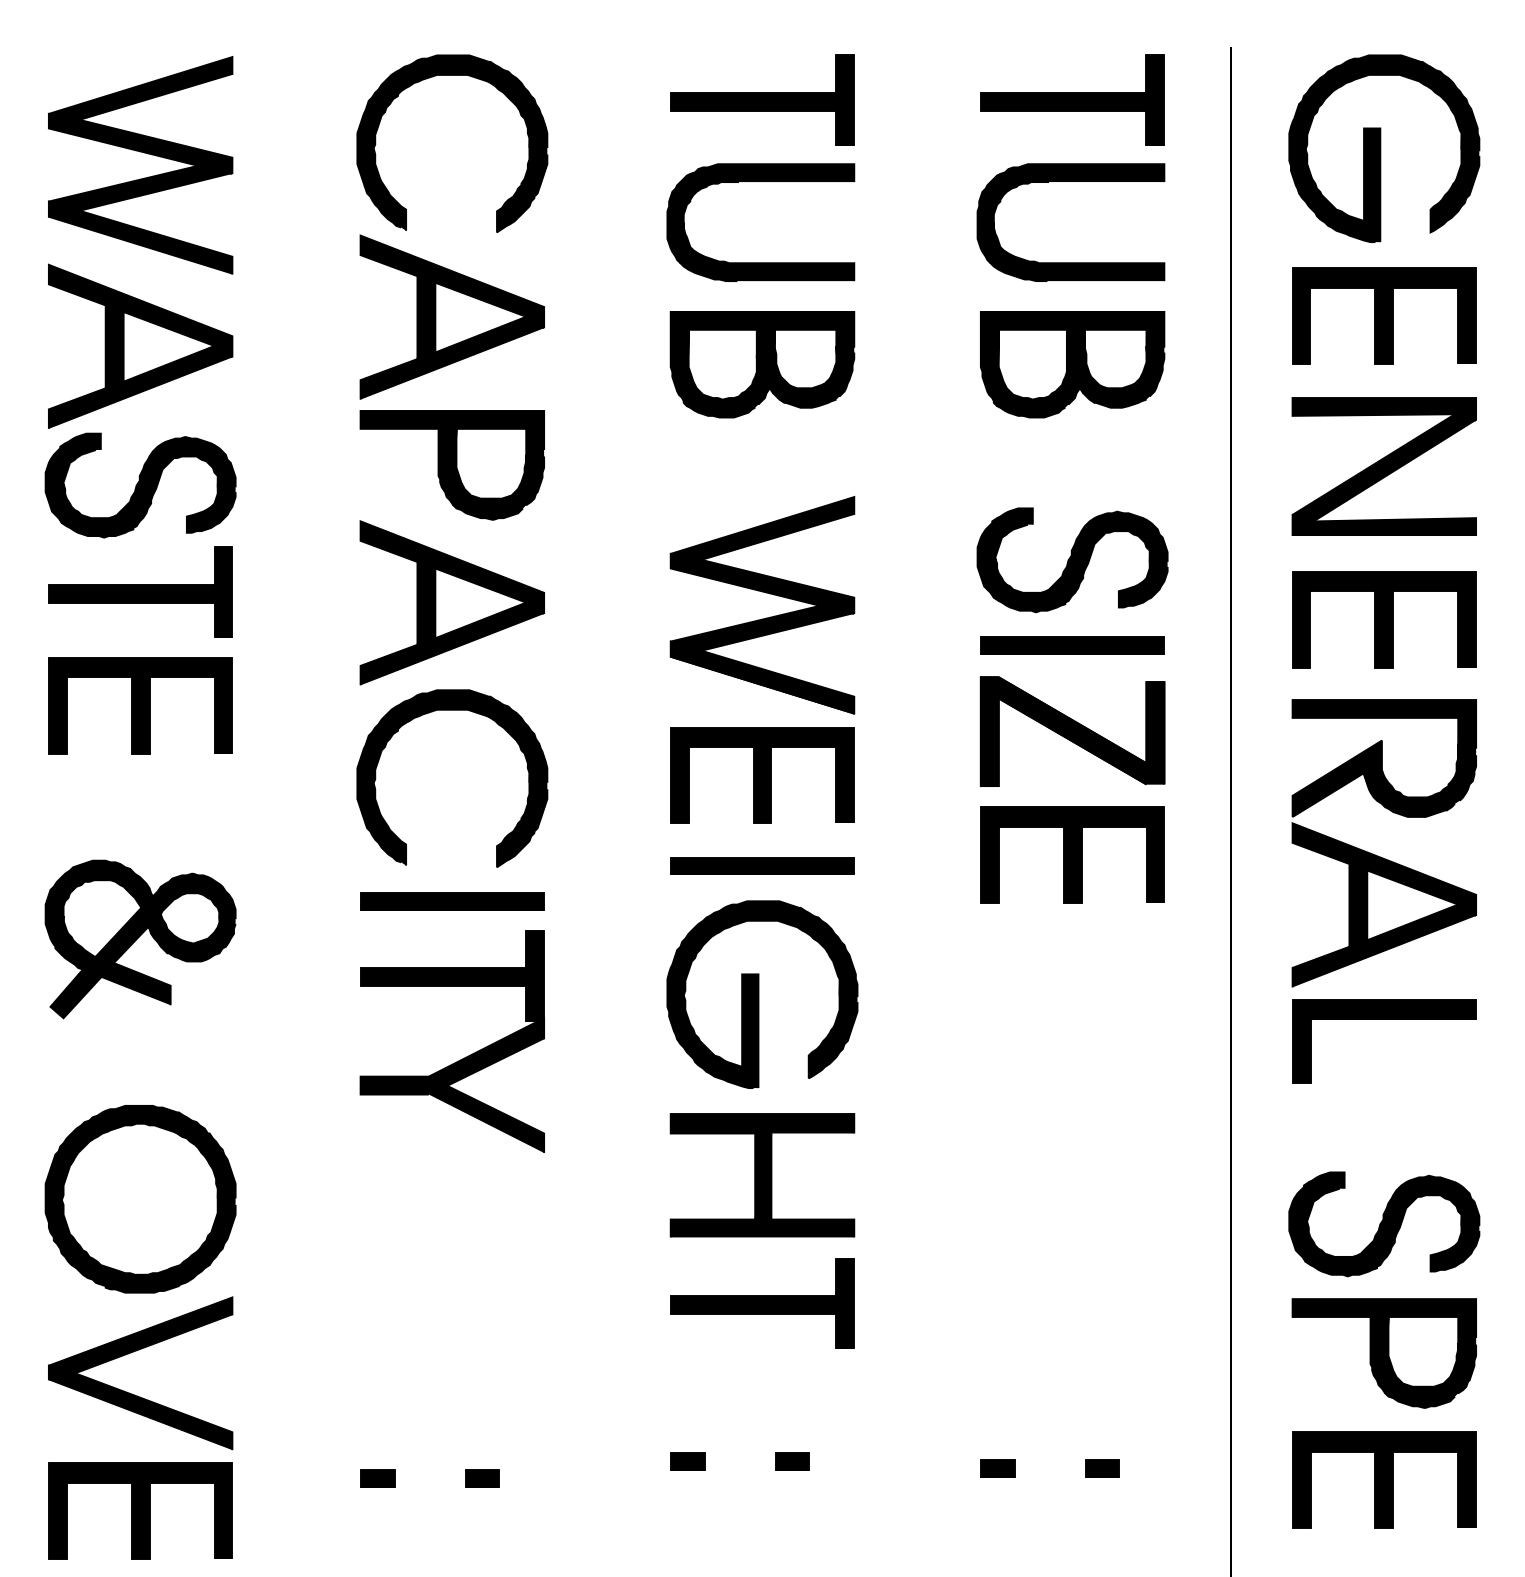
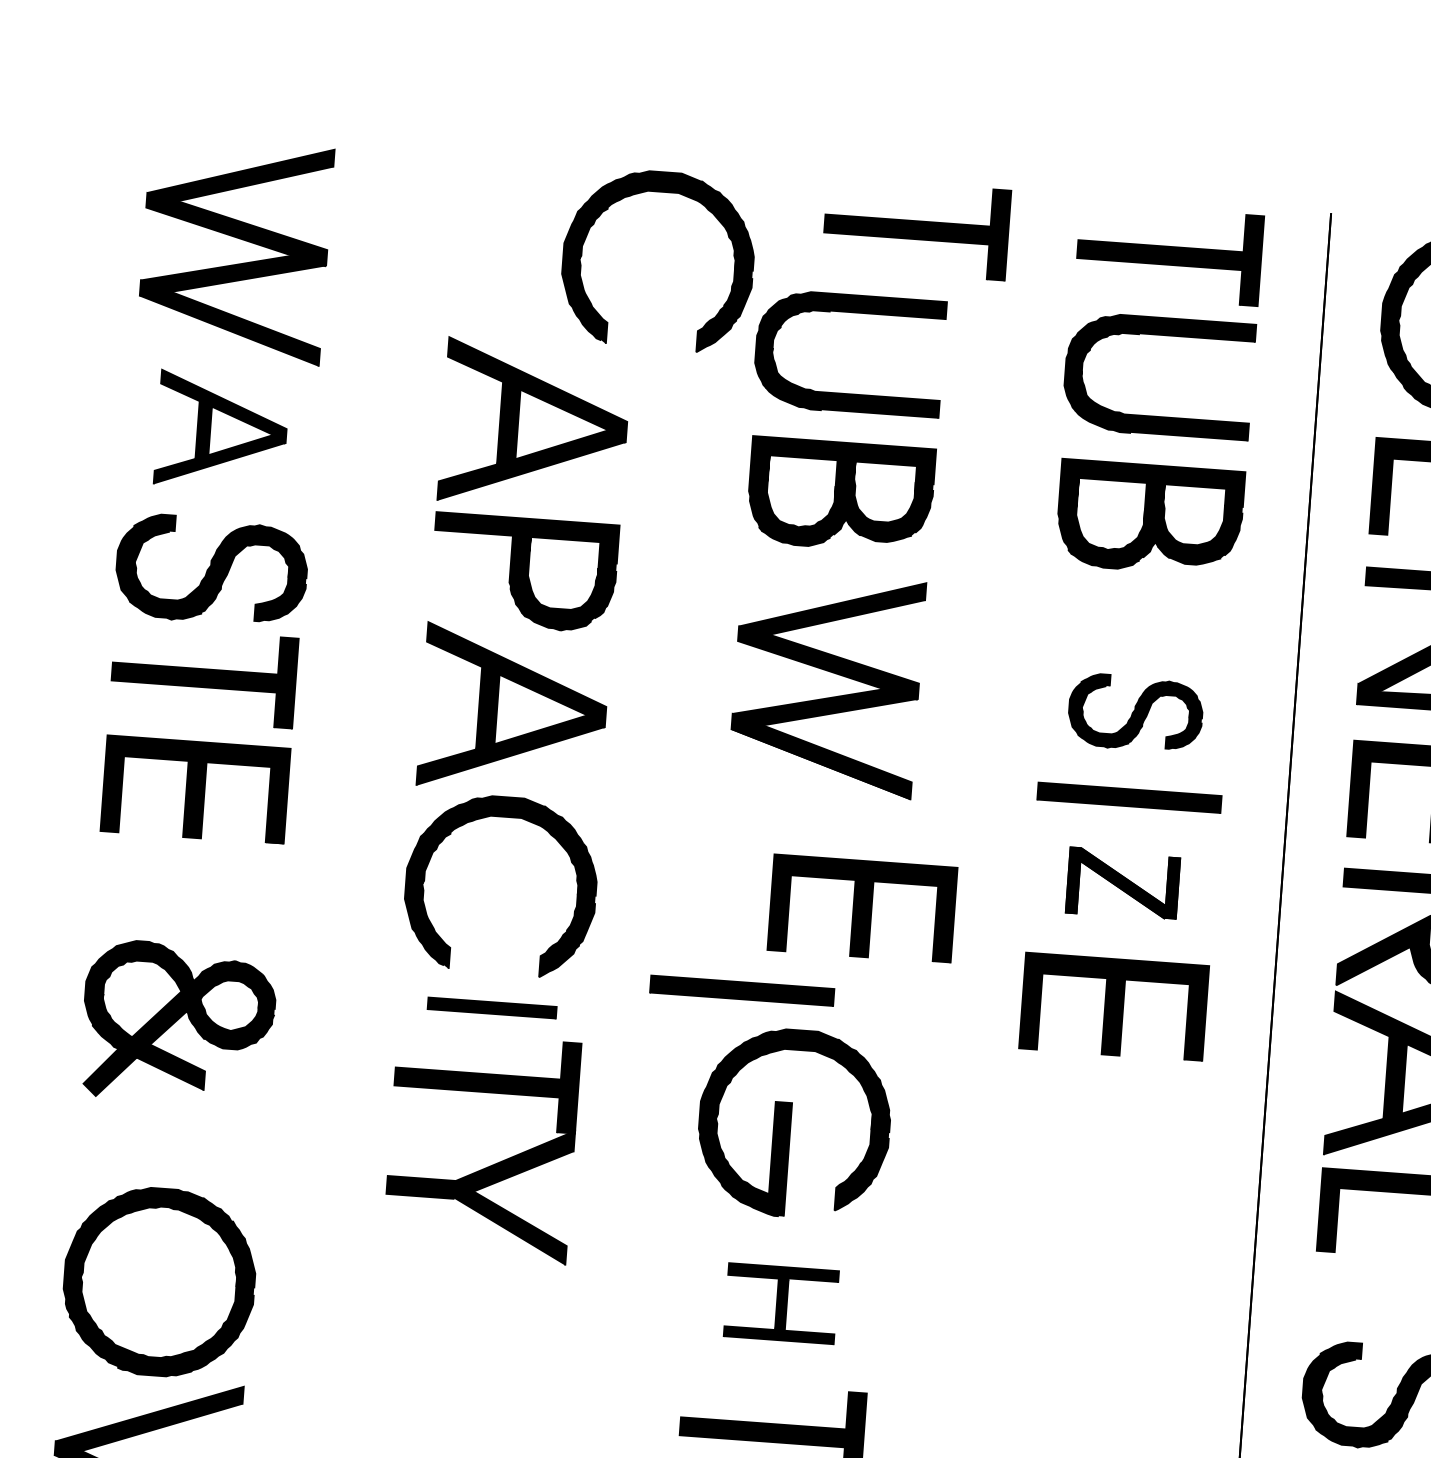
part: (452, 75) -> (663, 192), moved
part: (762, 99) -> (916, 228), moved
part: (140, 345) -> (221, 430), size x0.7
part: (1072, 560) -> (1135, 713), size x0.7
part: (765, 593) -> (830, 672), moved
part: (1072, 731) -> (1123, 883), size x0.6
part: (762, 775) -> (862, 908), moved
part: (762, 865) -> (742, 990), moved
part: (452, 901) -> (492, 1008), size x0.7
part: (762, 1175) -> (781, 1304), size x0.6

